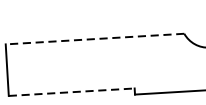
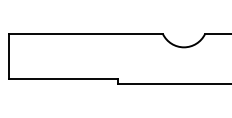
line: (95, 39) -> (86, 34), dashed -> solid
line: (71, 92) -> (63, 78), dashed -> solid

